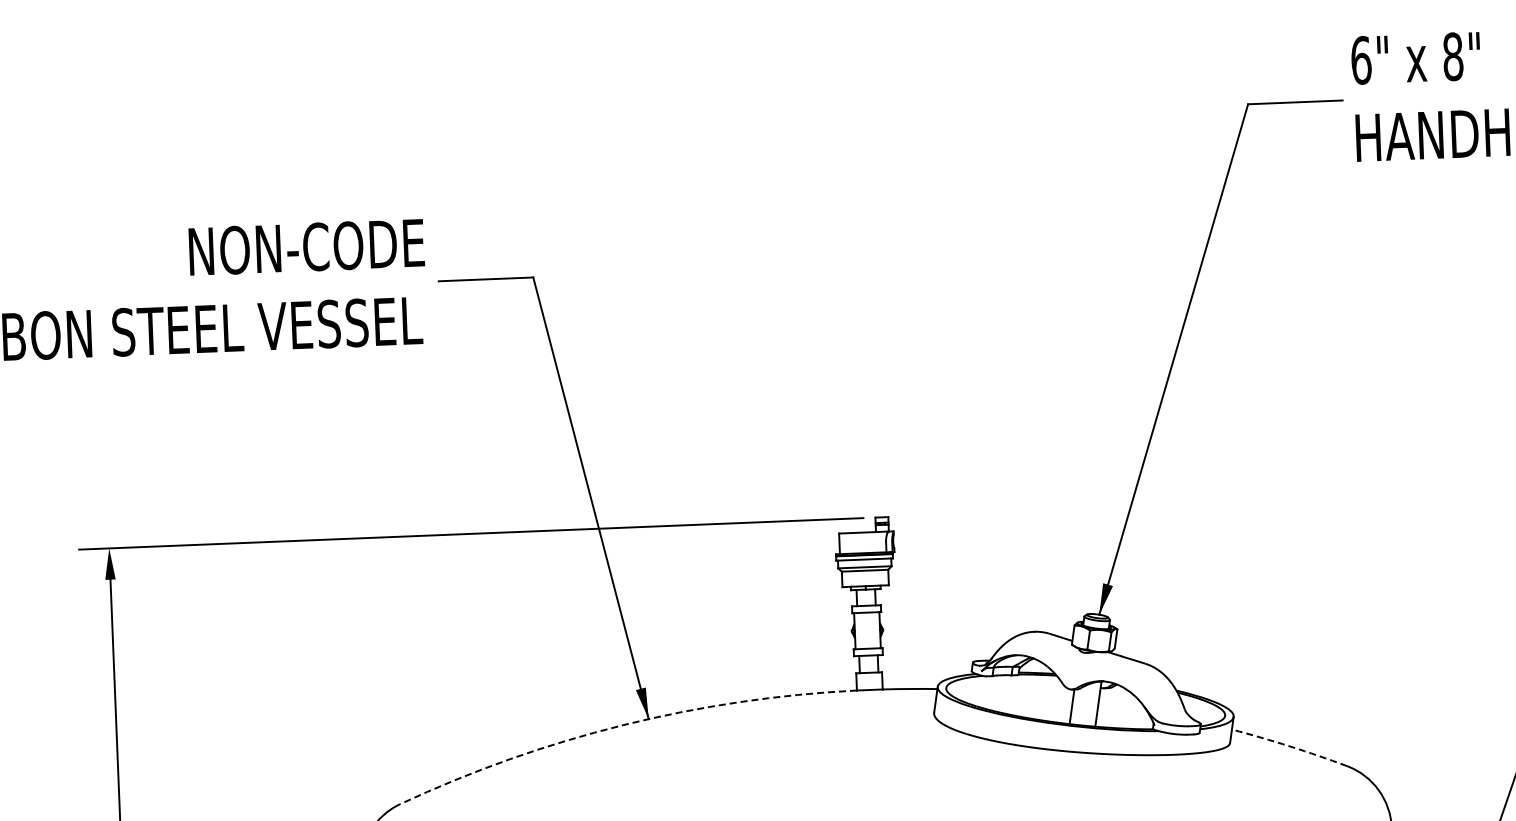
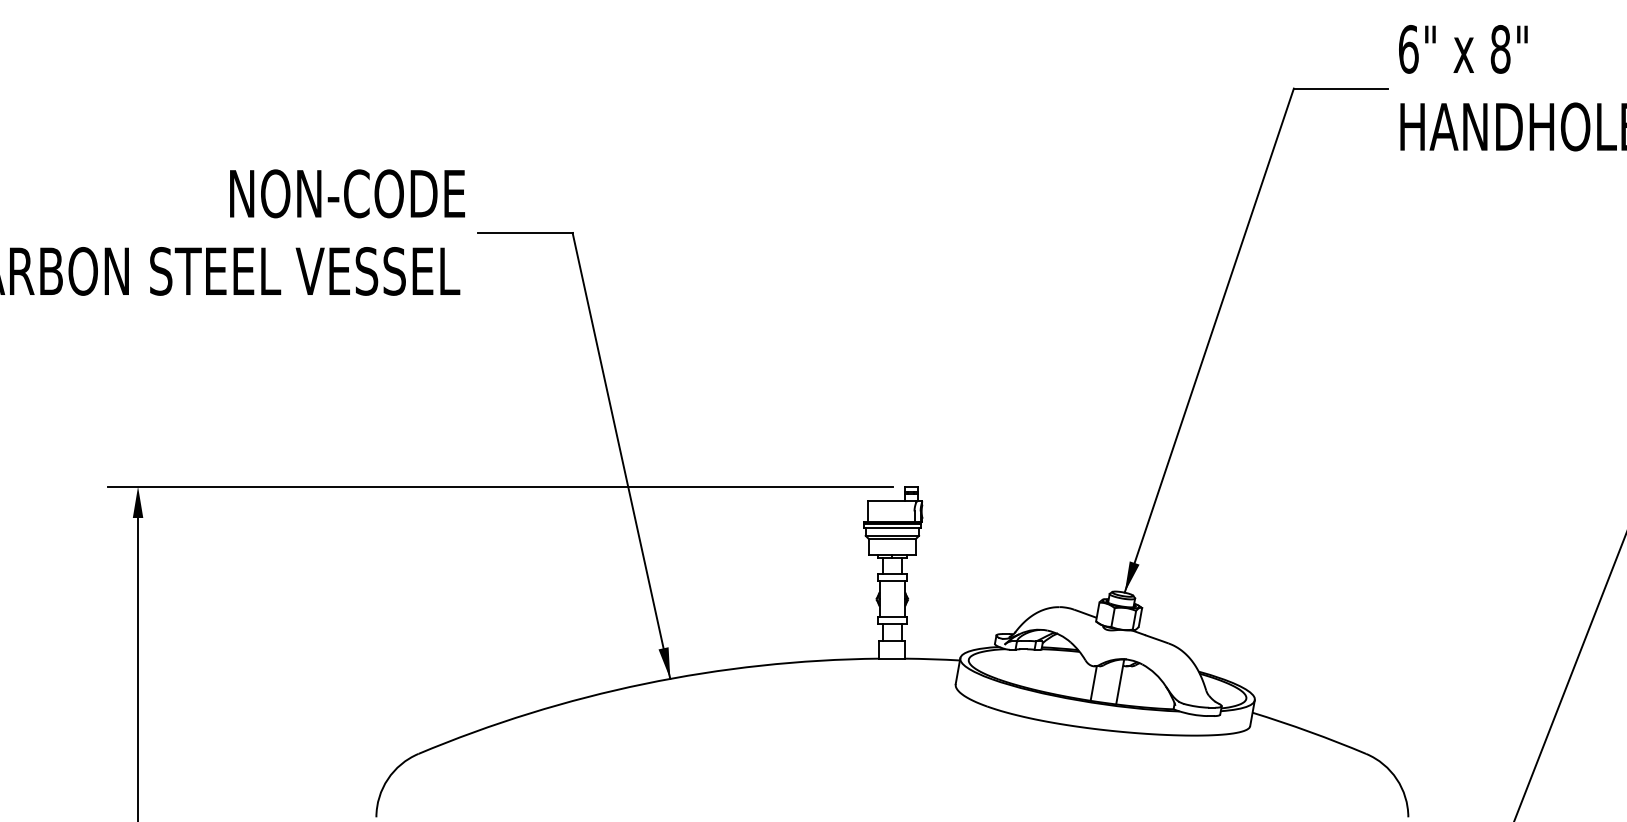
arc: (623, 724) -> (644, 683), dashed -> solid
arc: (1289, 746) -> (1309, 731), dashed -> solid

